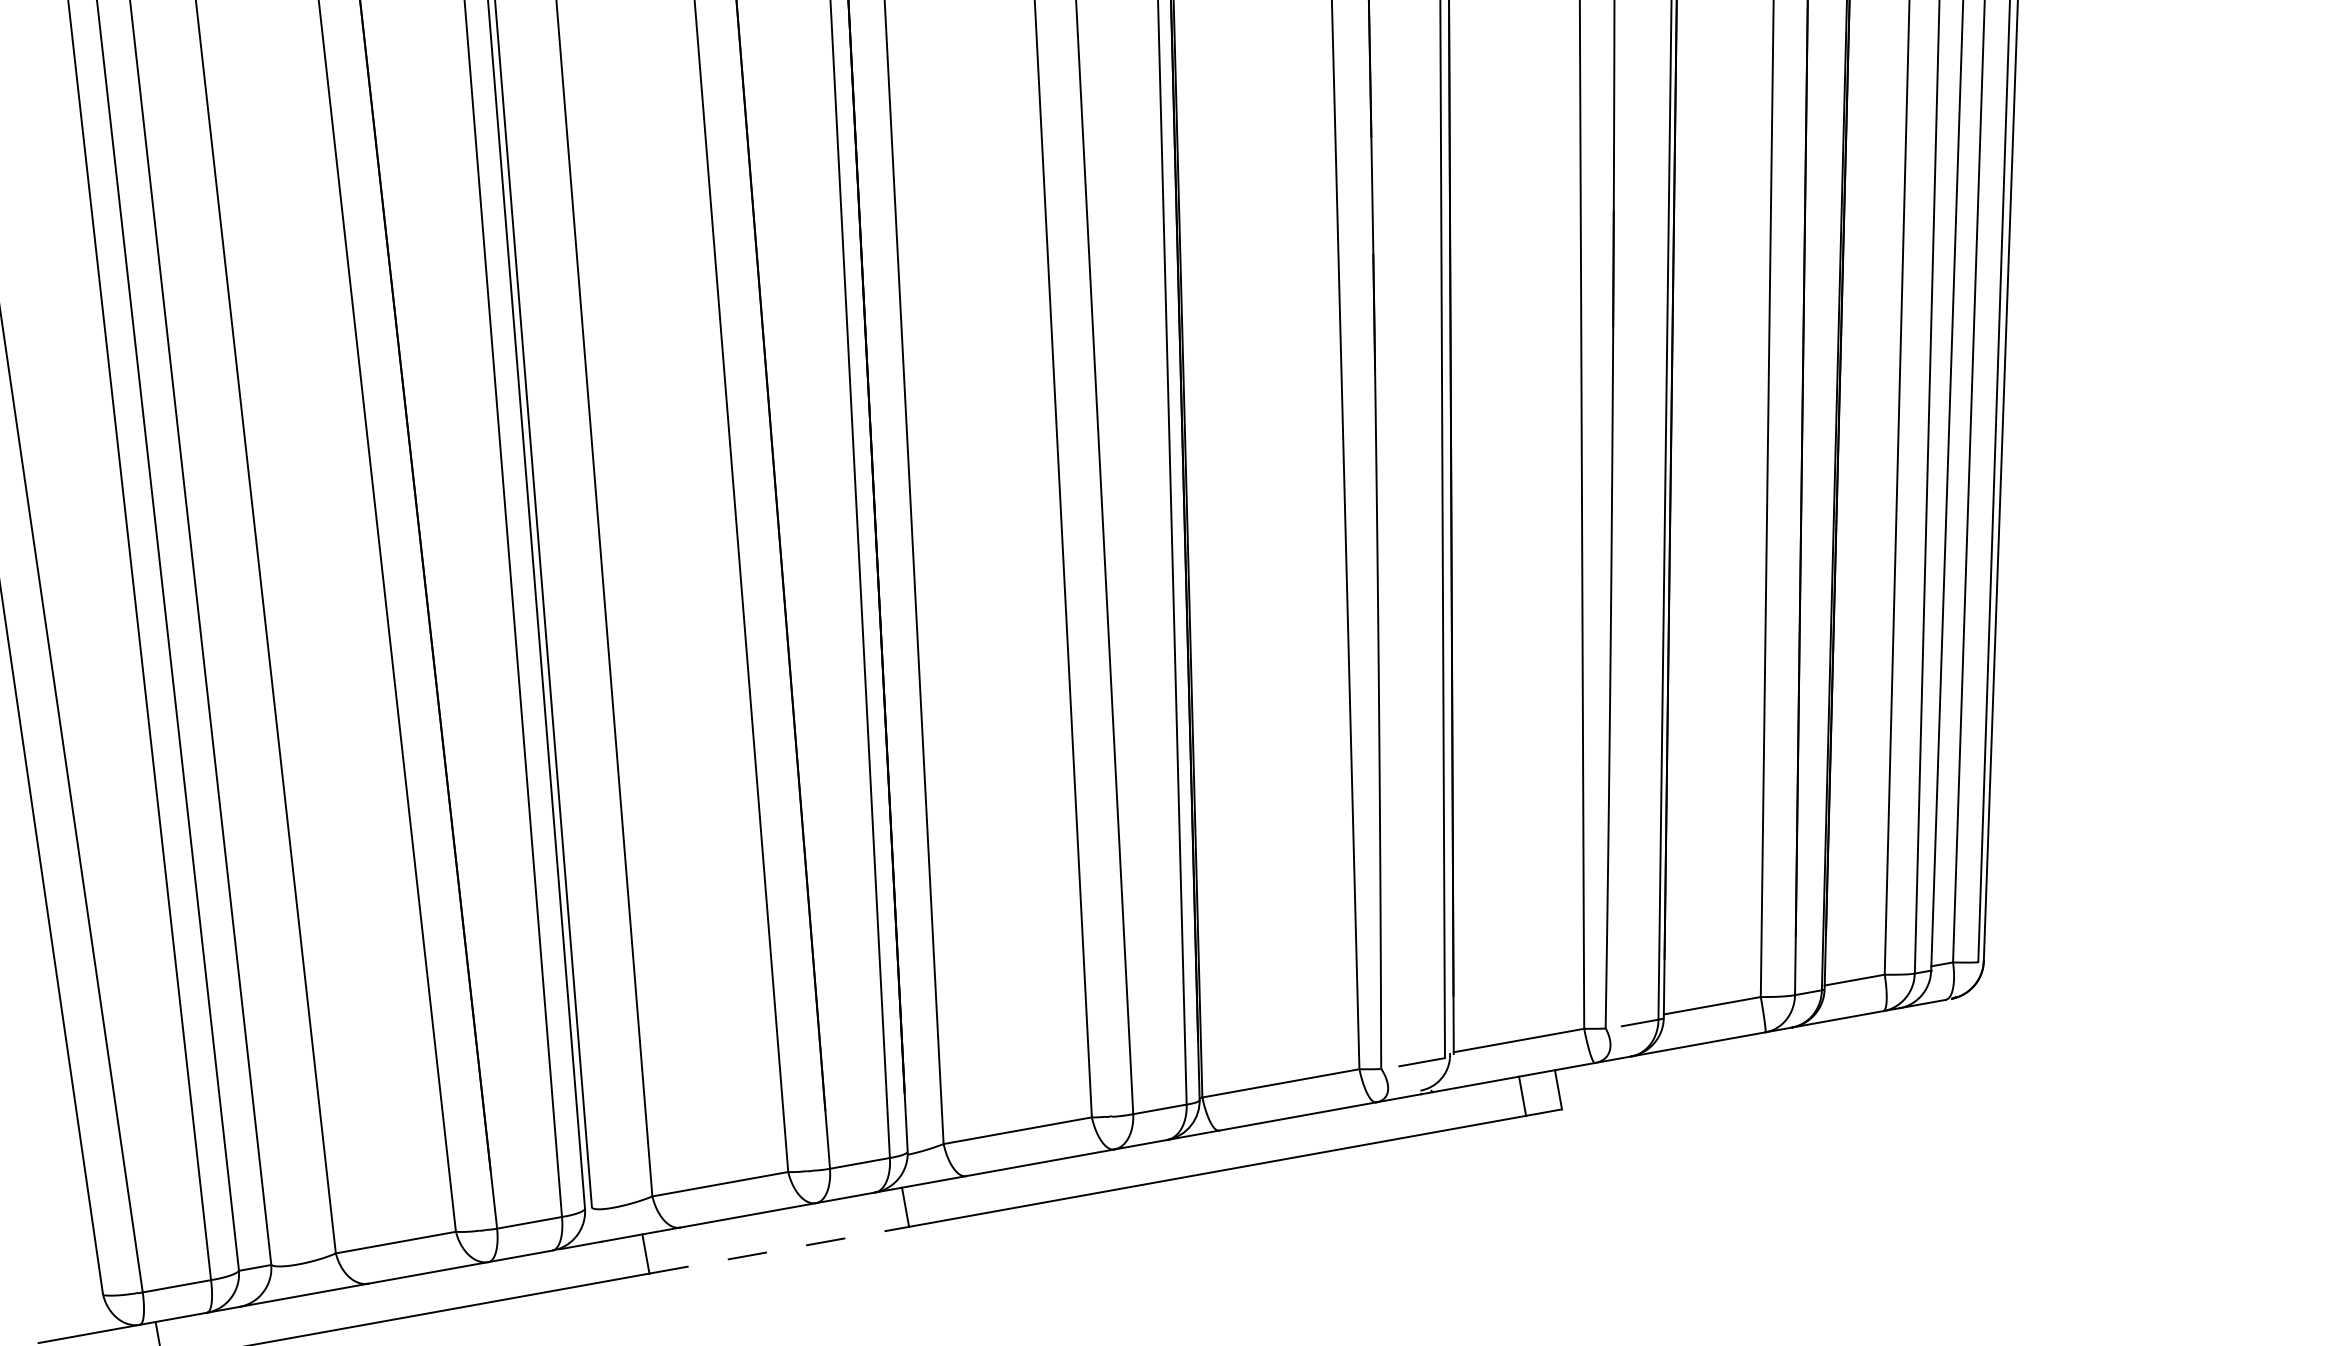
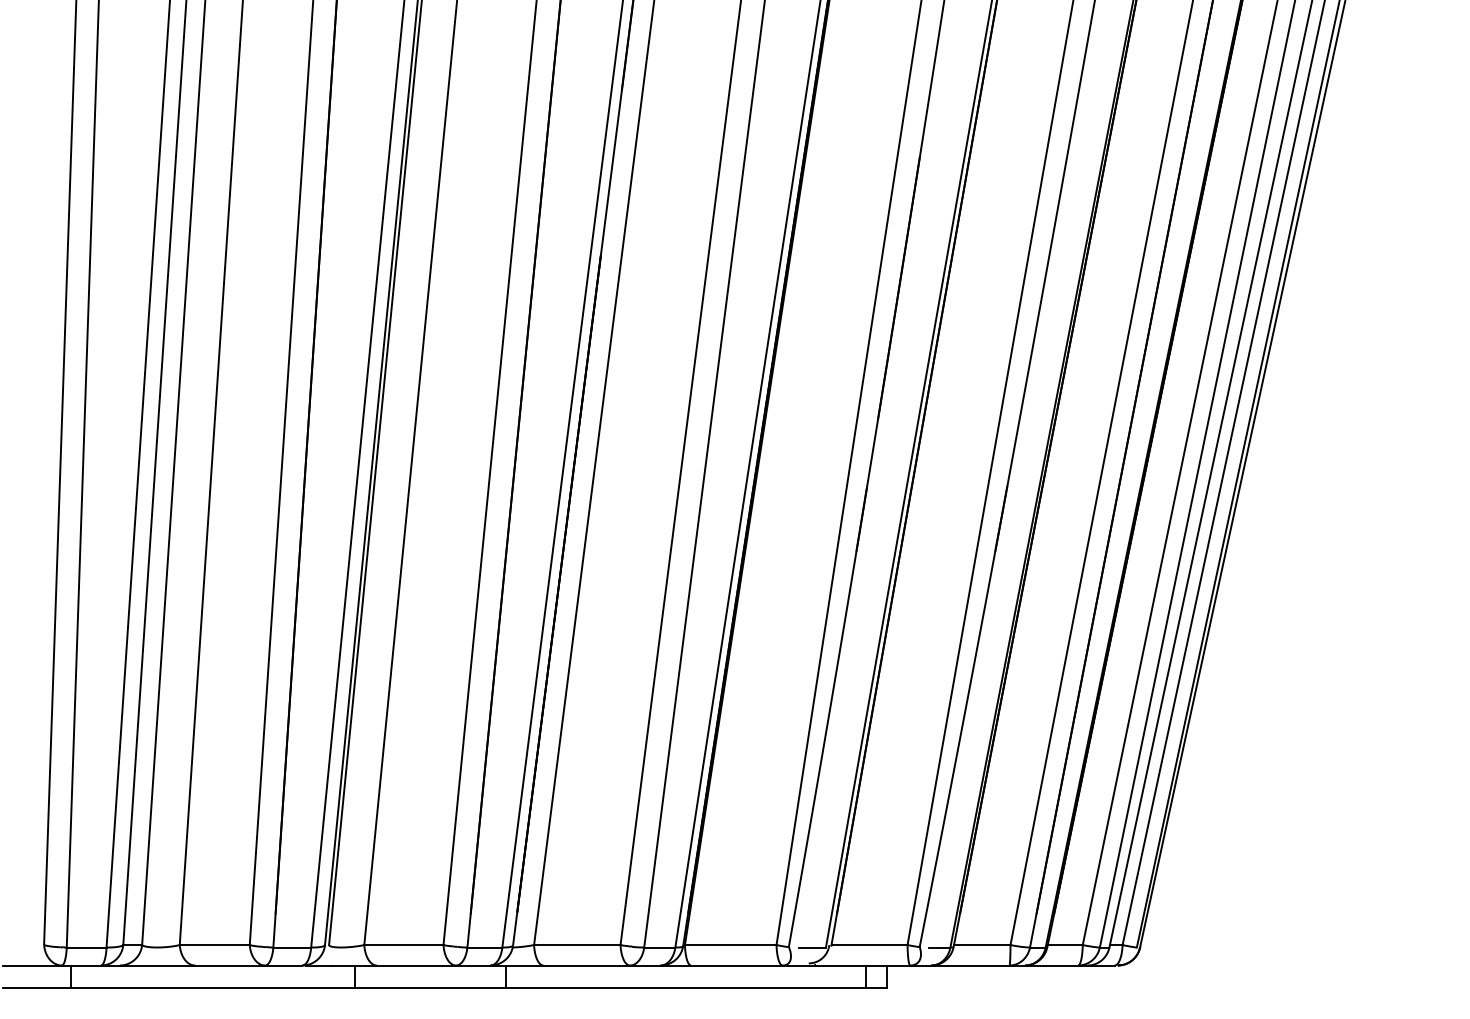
line: (779, 1250) -> (430, 988), dashed -> solid

